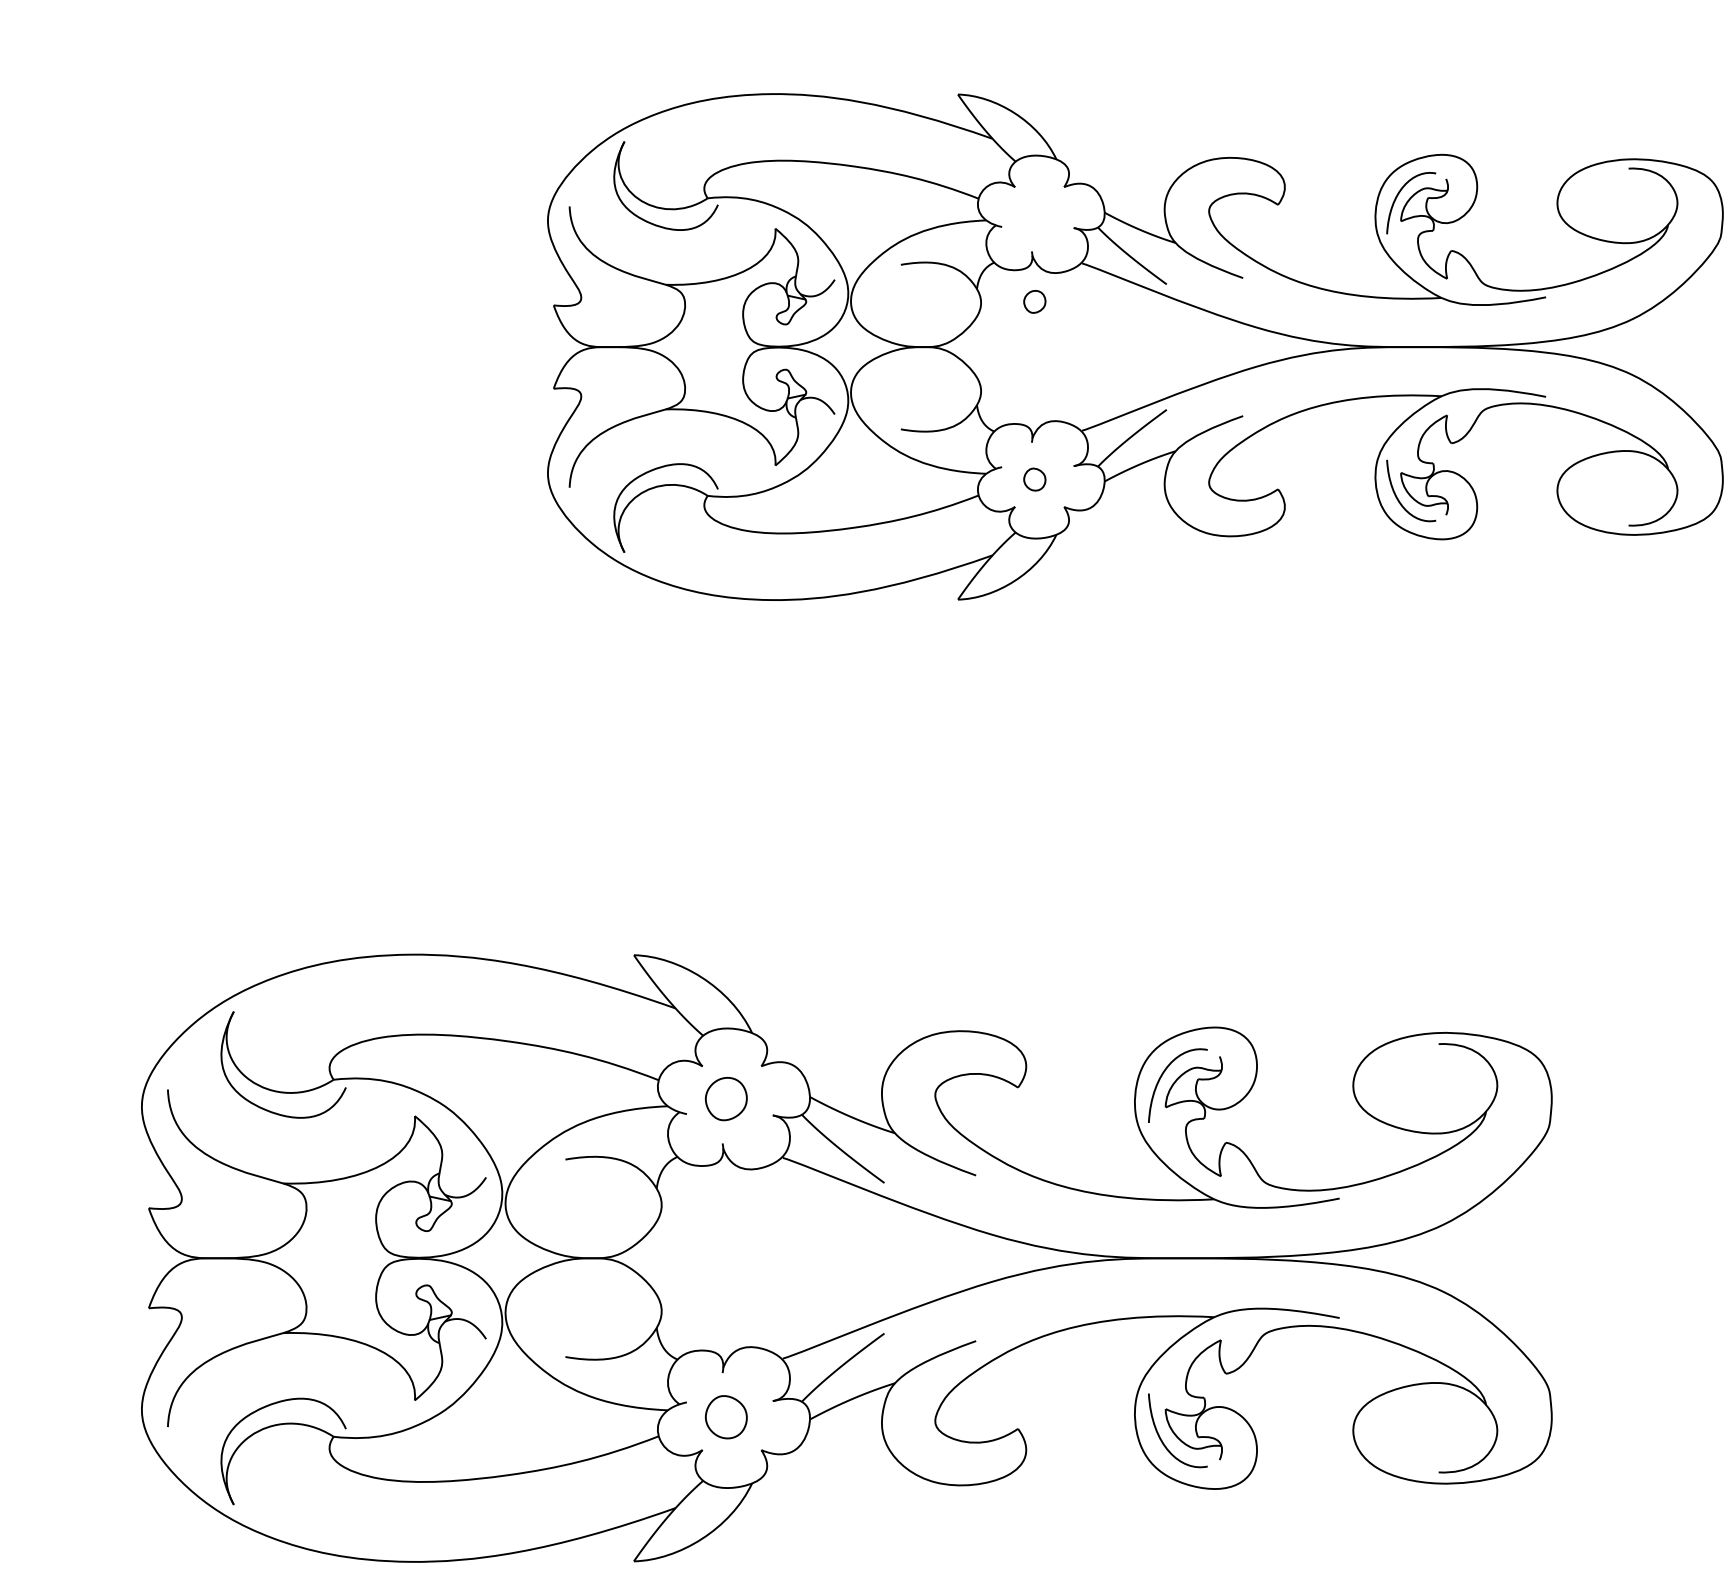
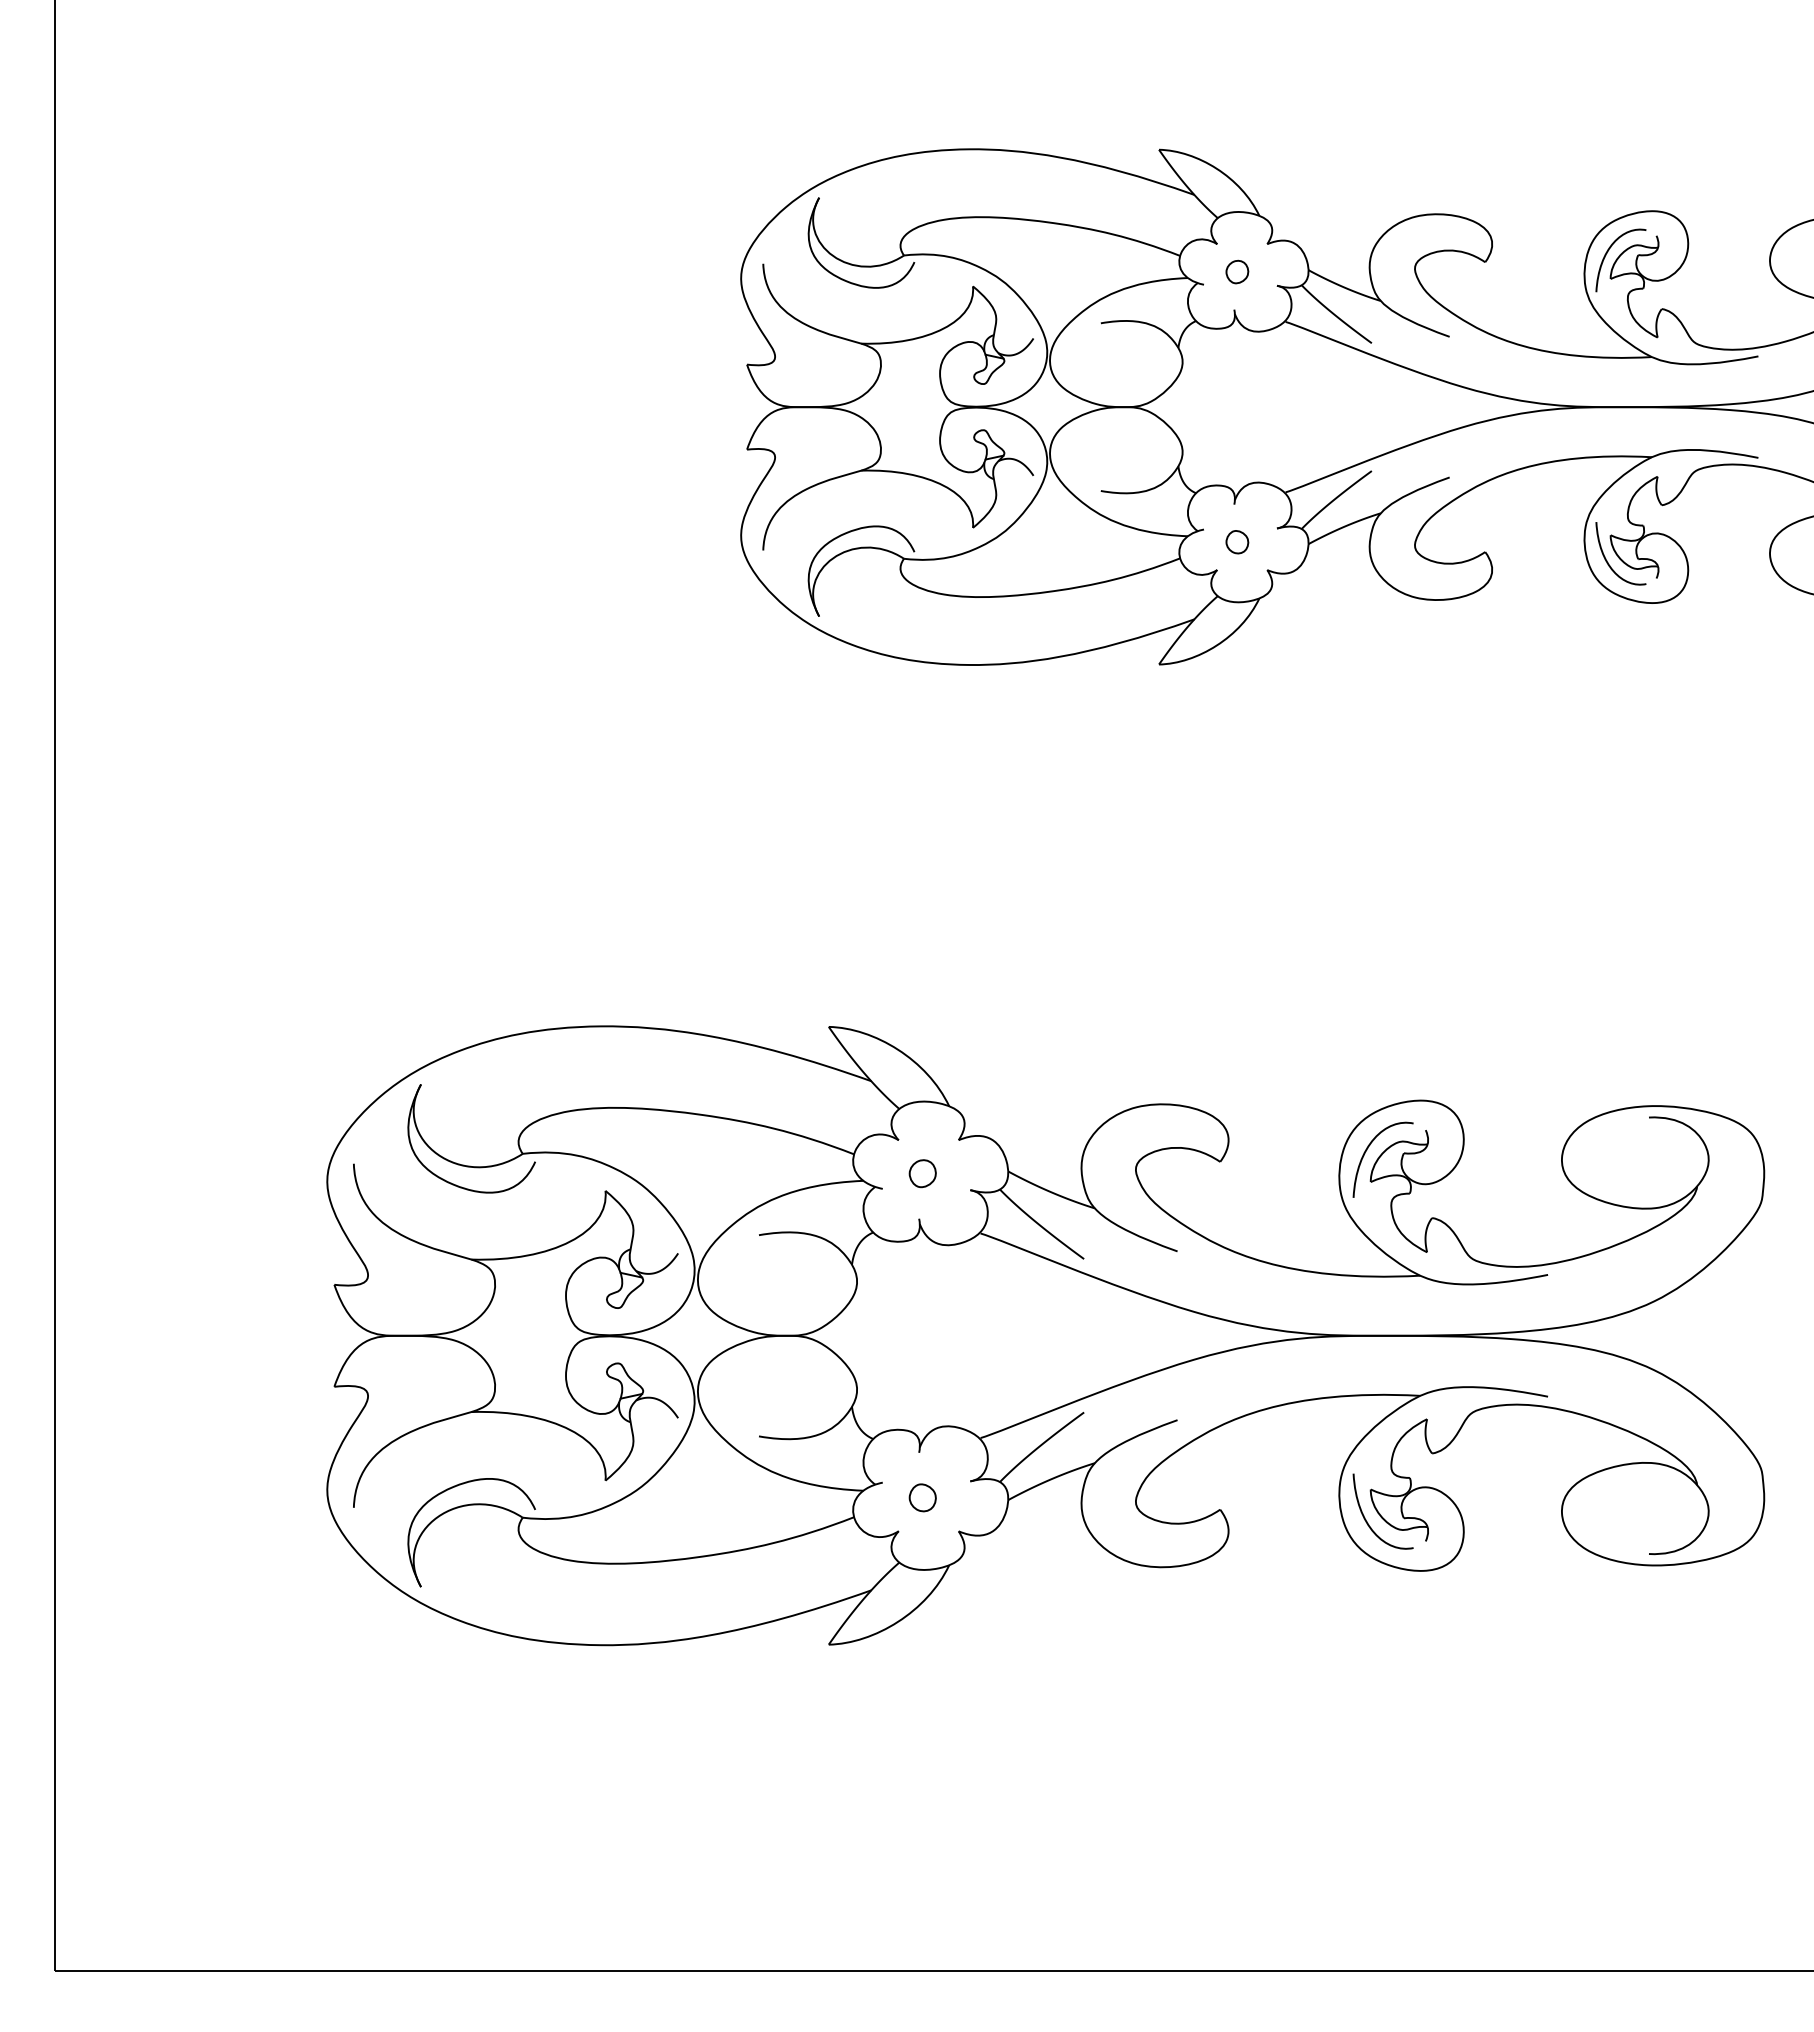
part: (1034, 301) -> (1237, 271), moved
part: (725, 1099) -> (922, 1173), size x0.62
part: (725, 1416) -> (922, 1497), size x0.62

